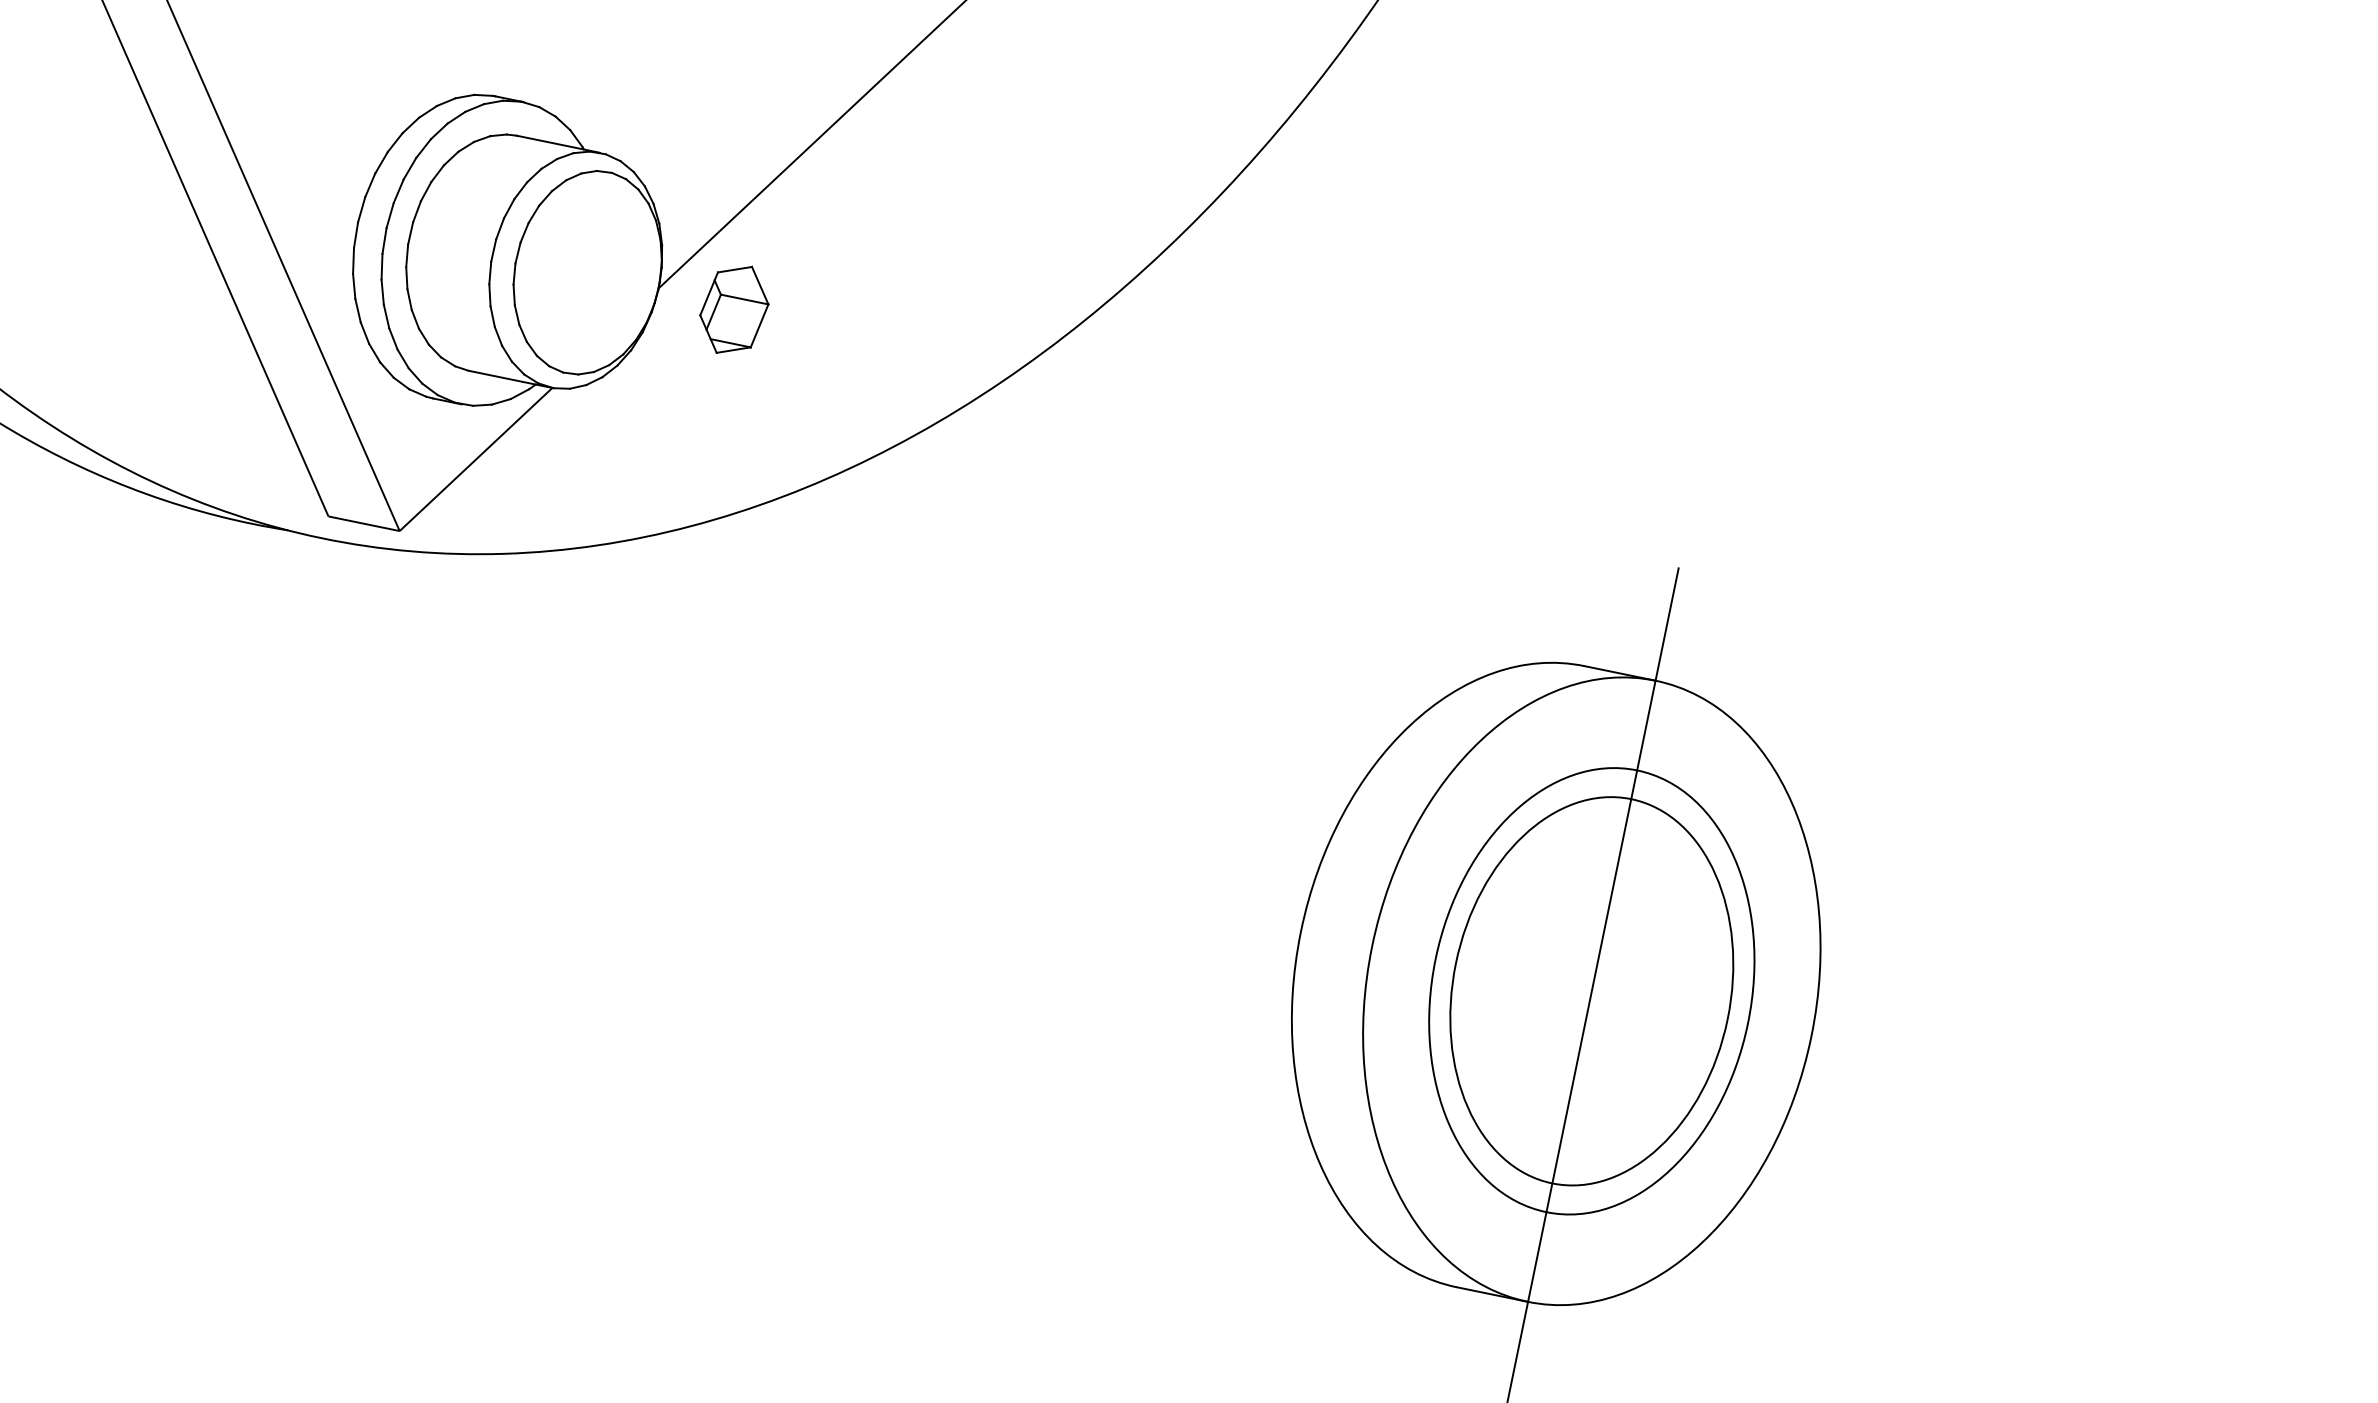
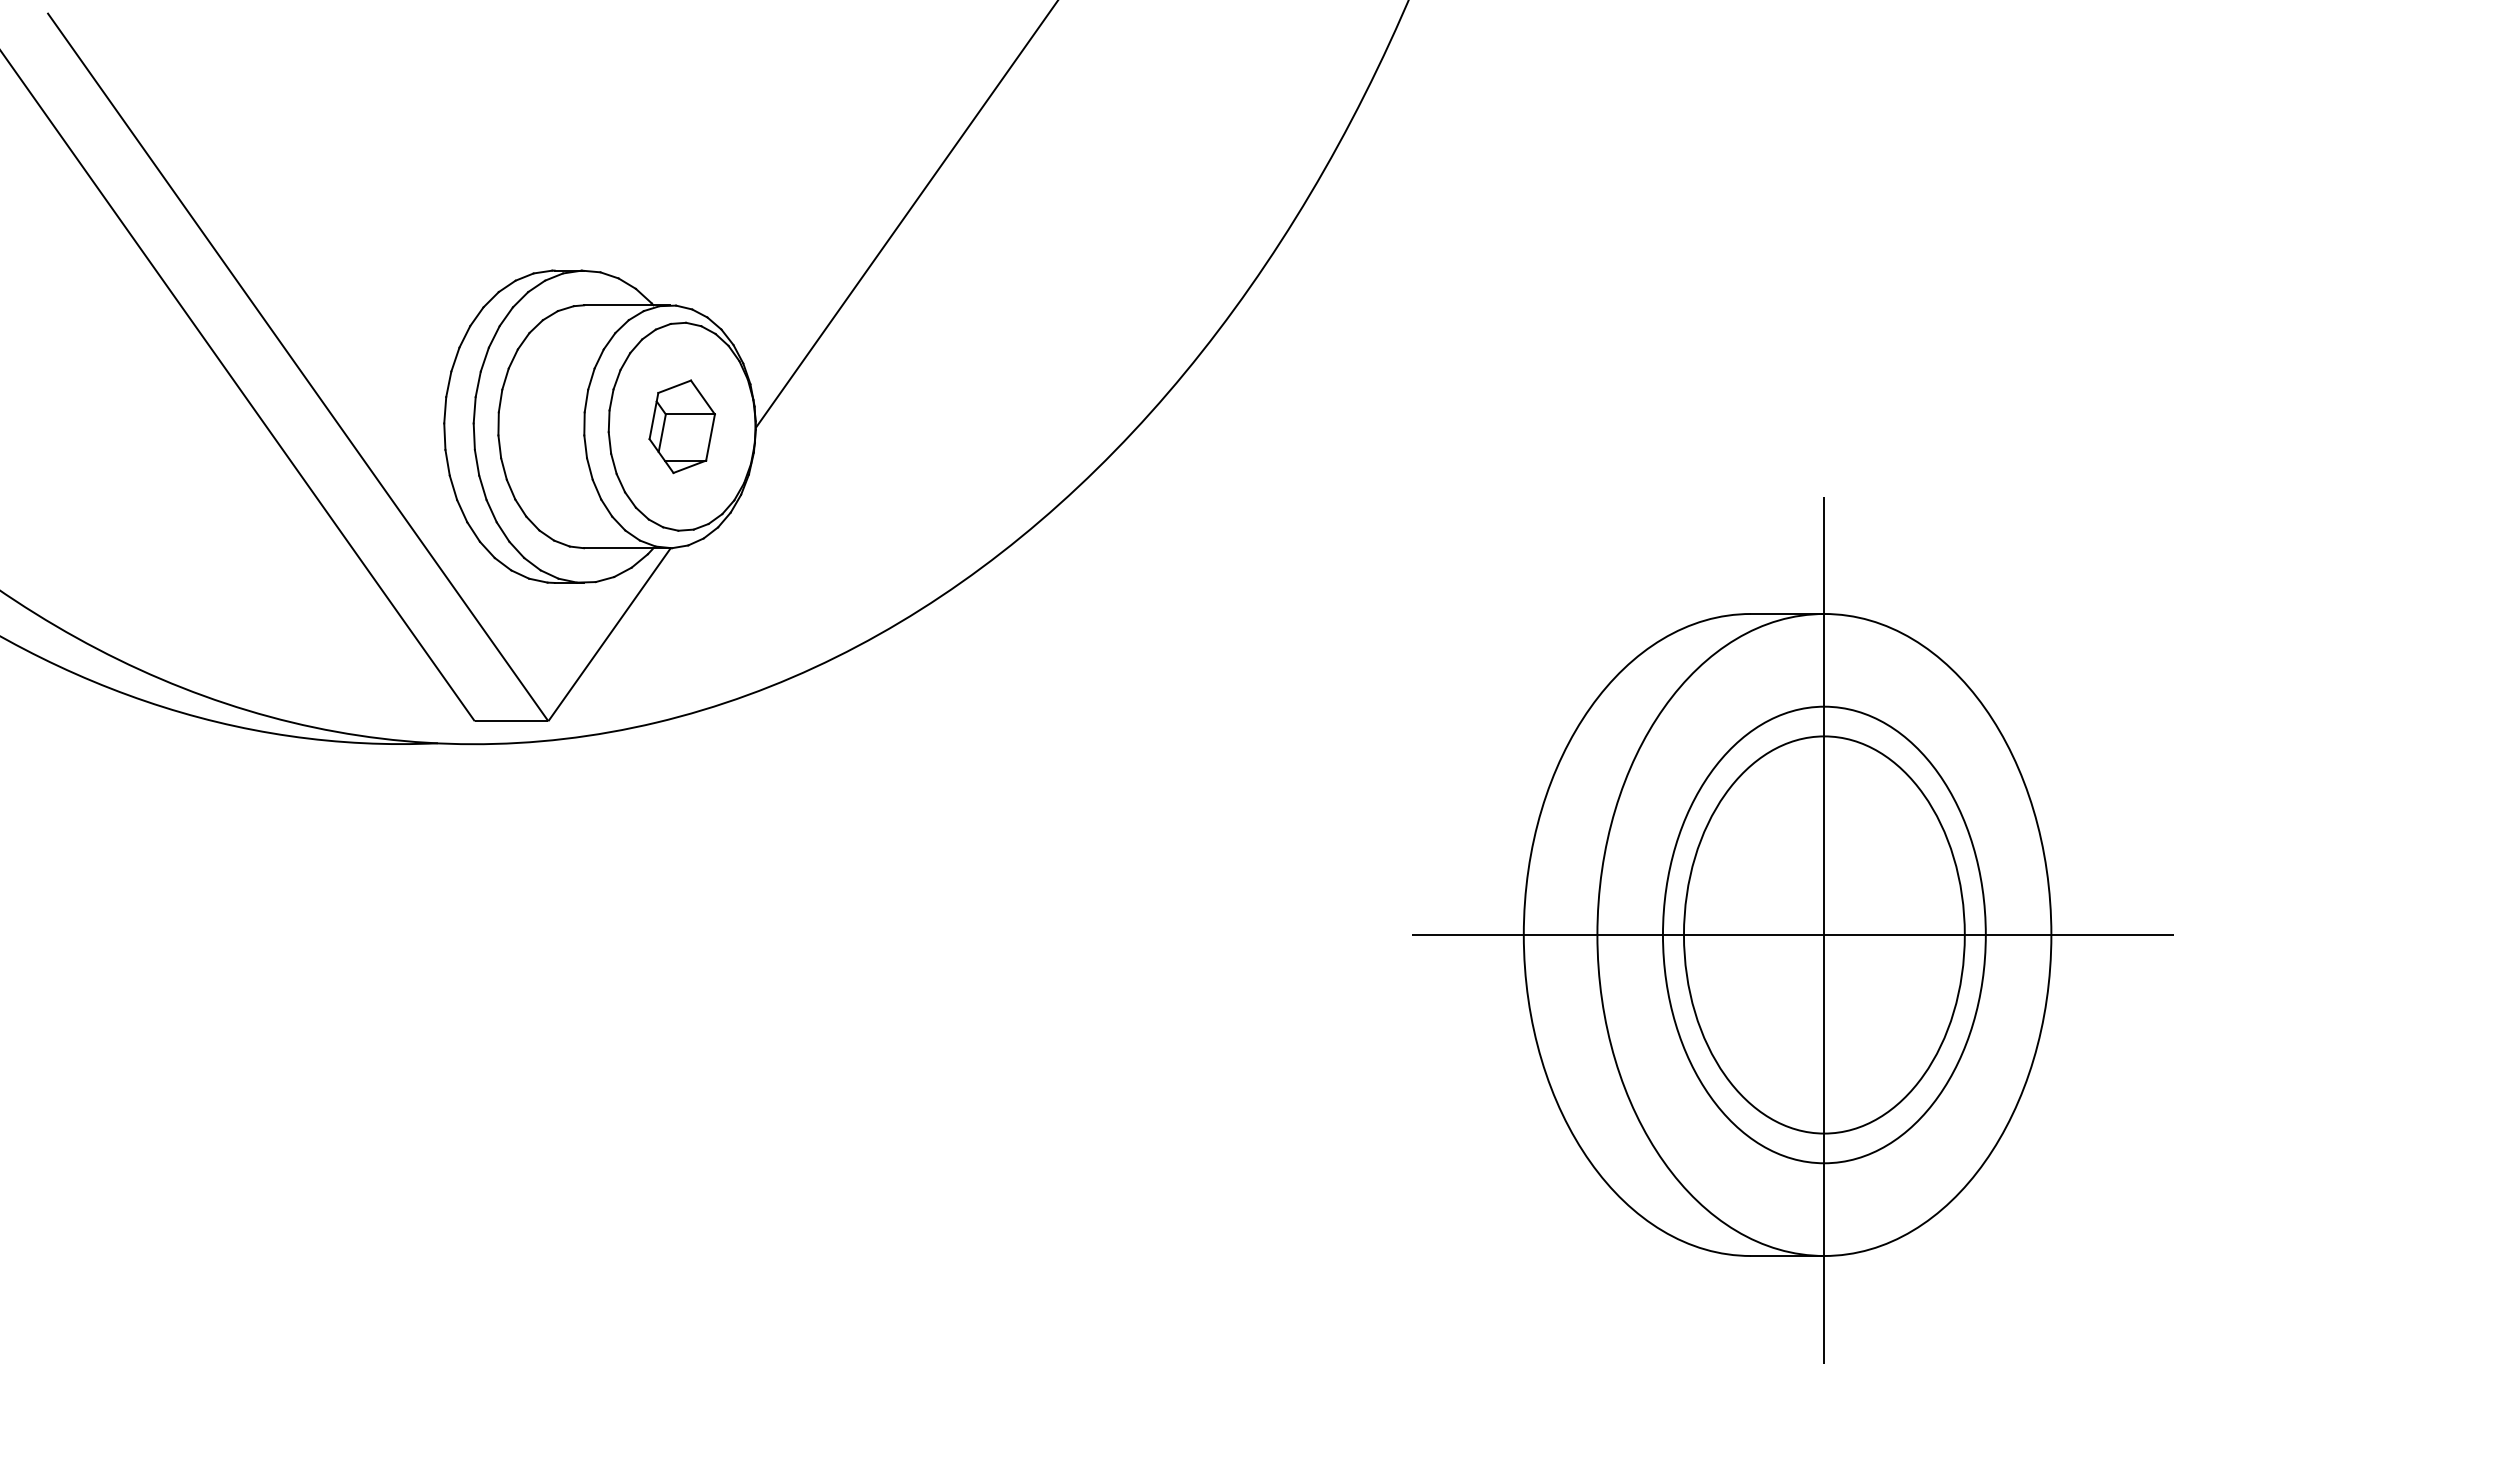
part: (733, 309) -> (681, 426), moved
line: (1561, 984) -> (1792, 934), added

